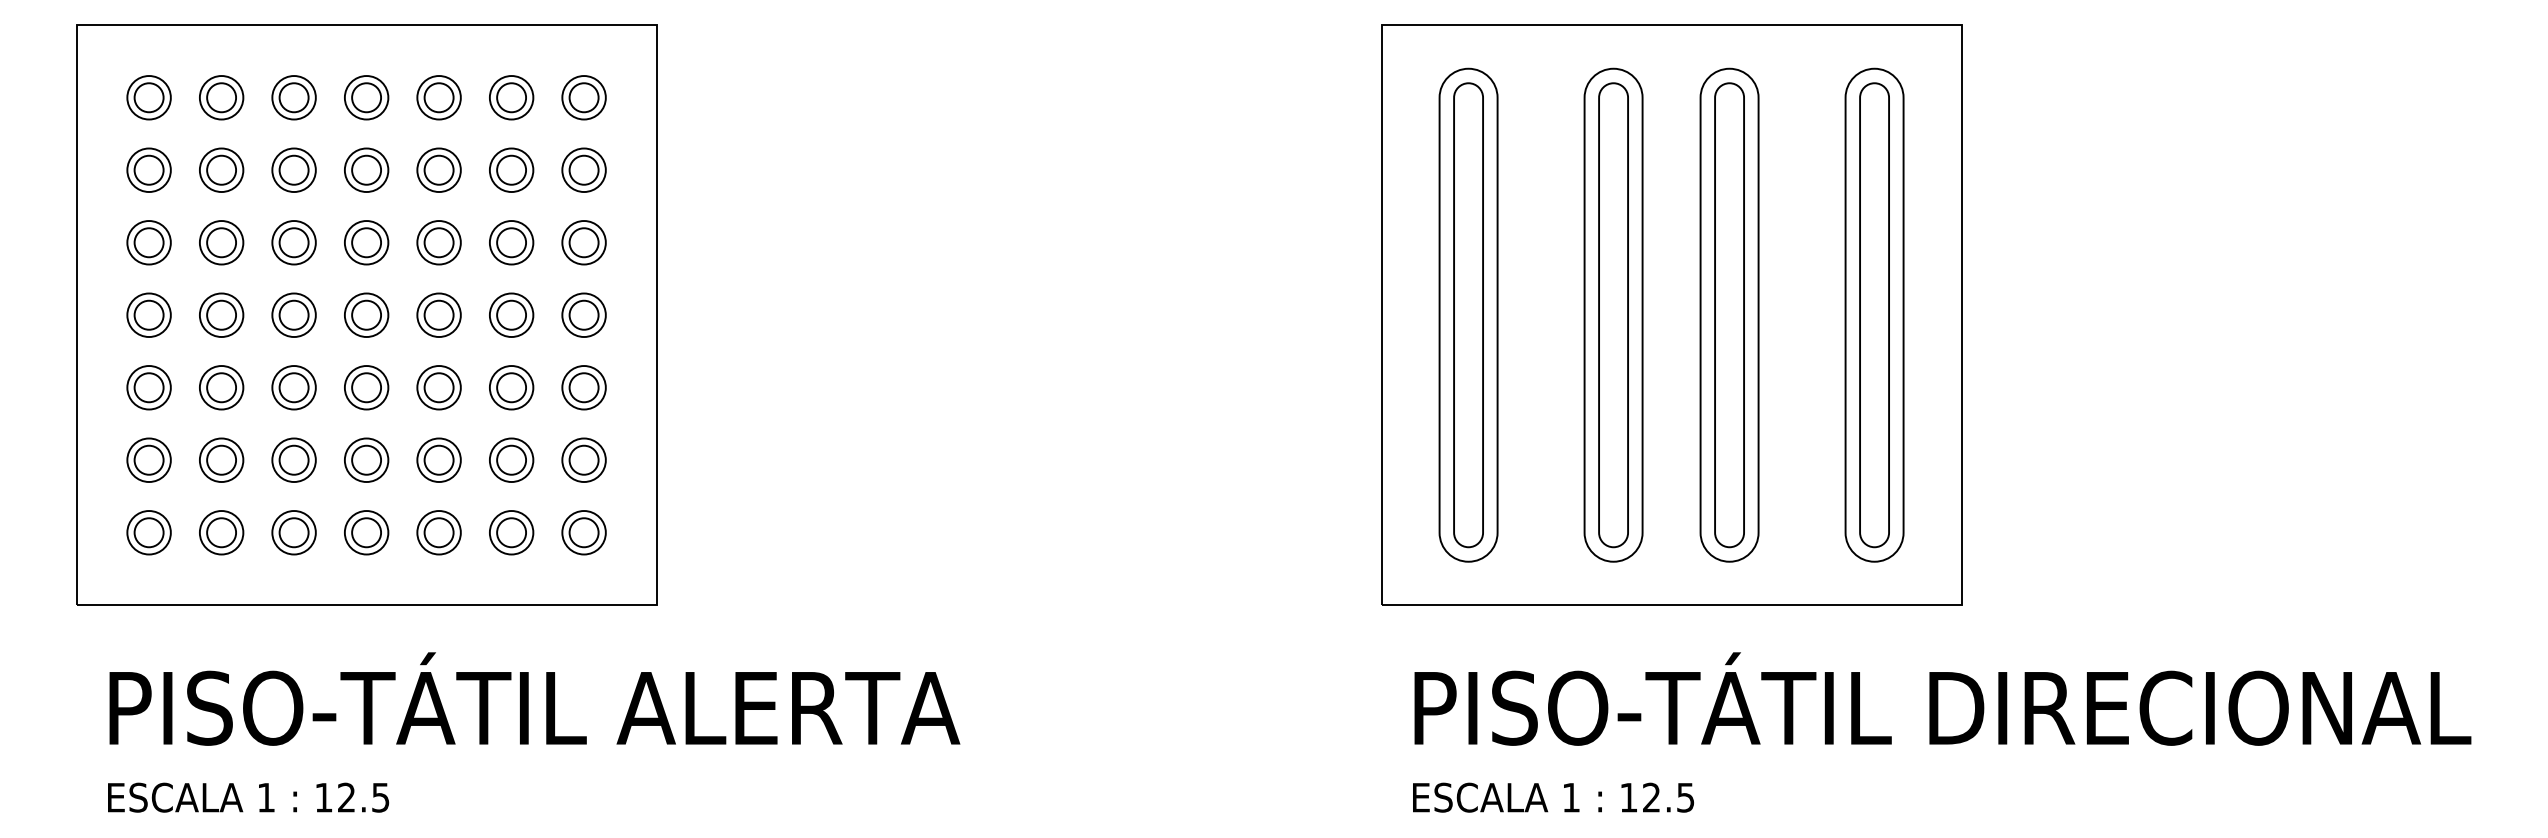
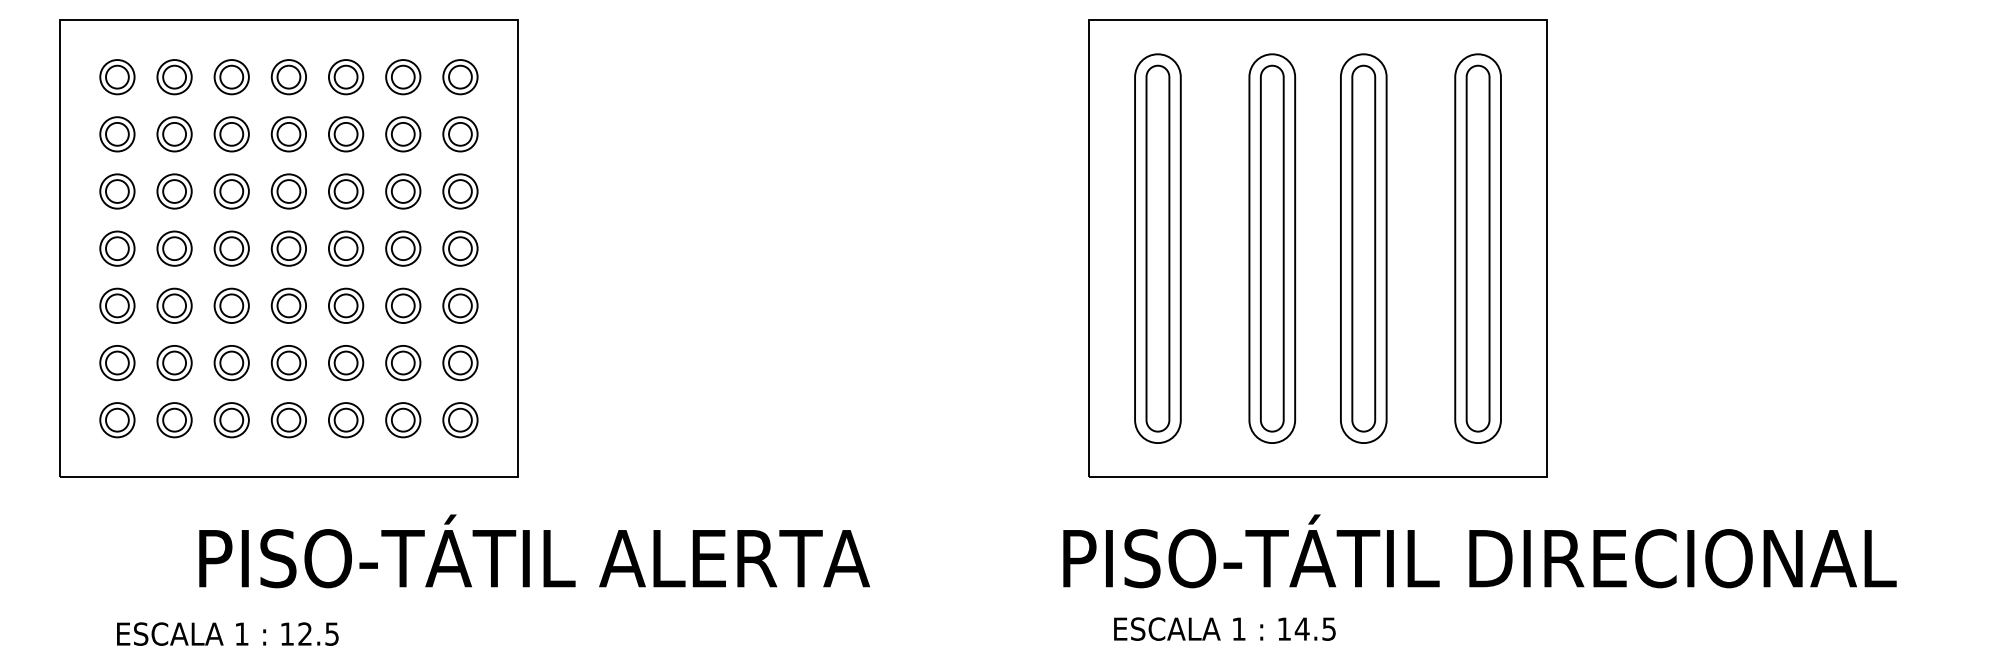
text: (534, 699) -> (534, 551), moved
text: (1942, 699) -> (1479, 551), moved
text: (248, 796) -> (227, 633), moved
text: (1650, 796) -> (1301, 628), 12.5 -> 14.5

